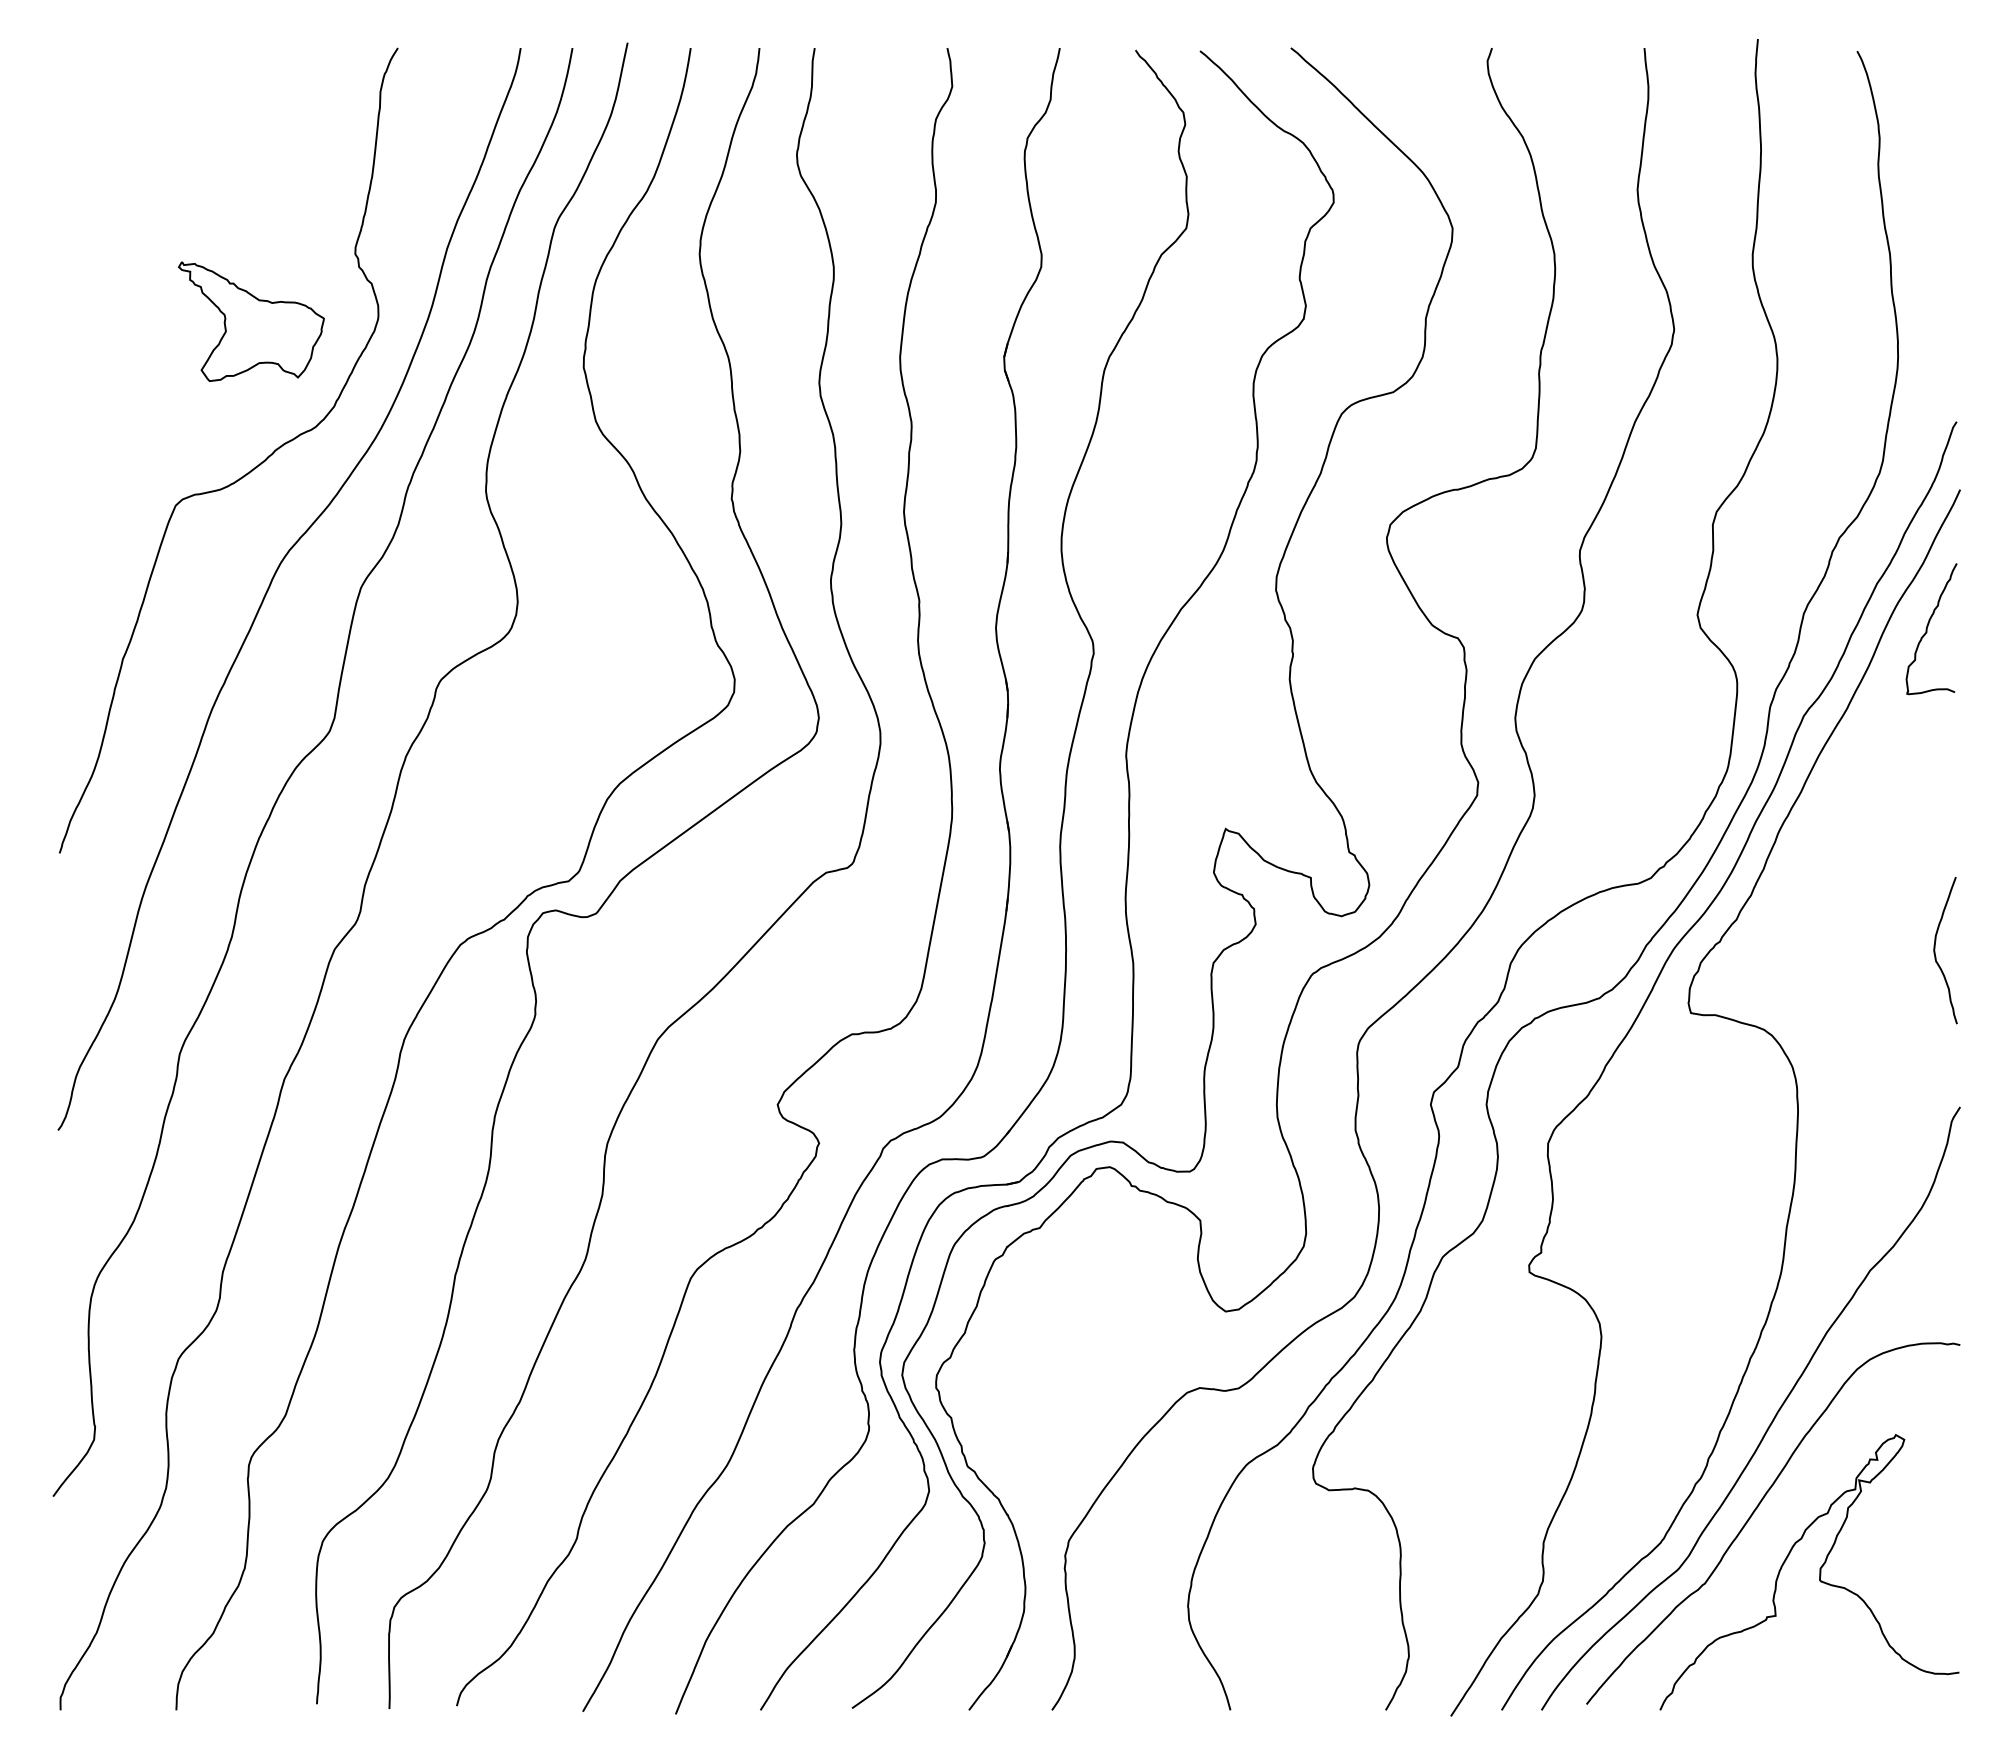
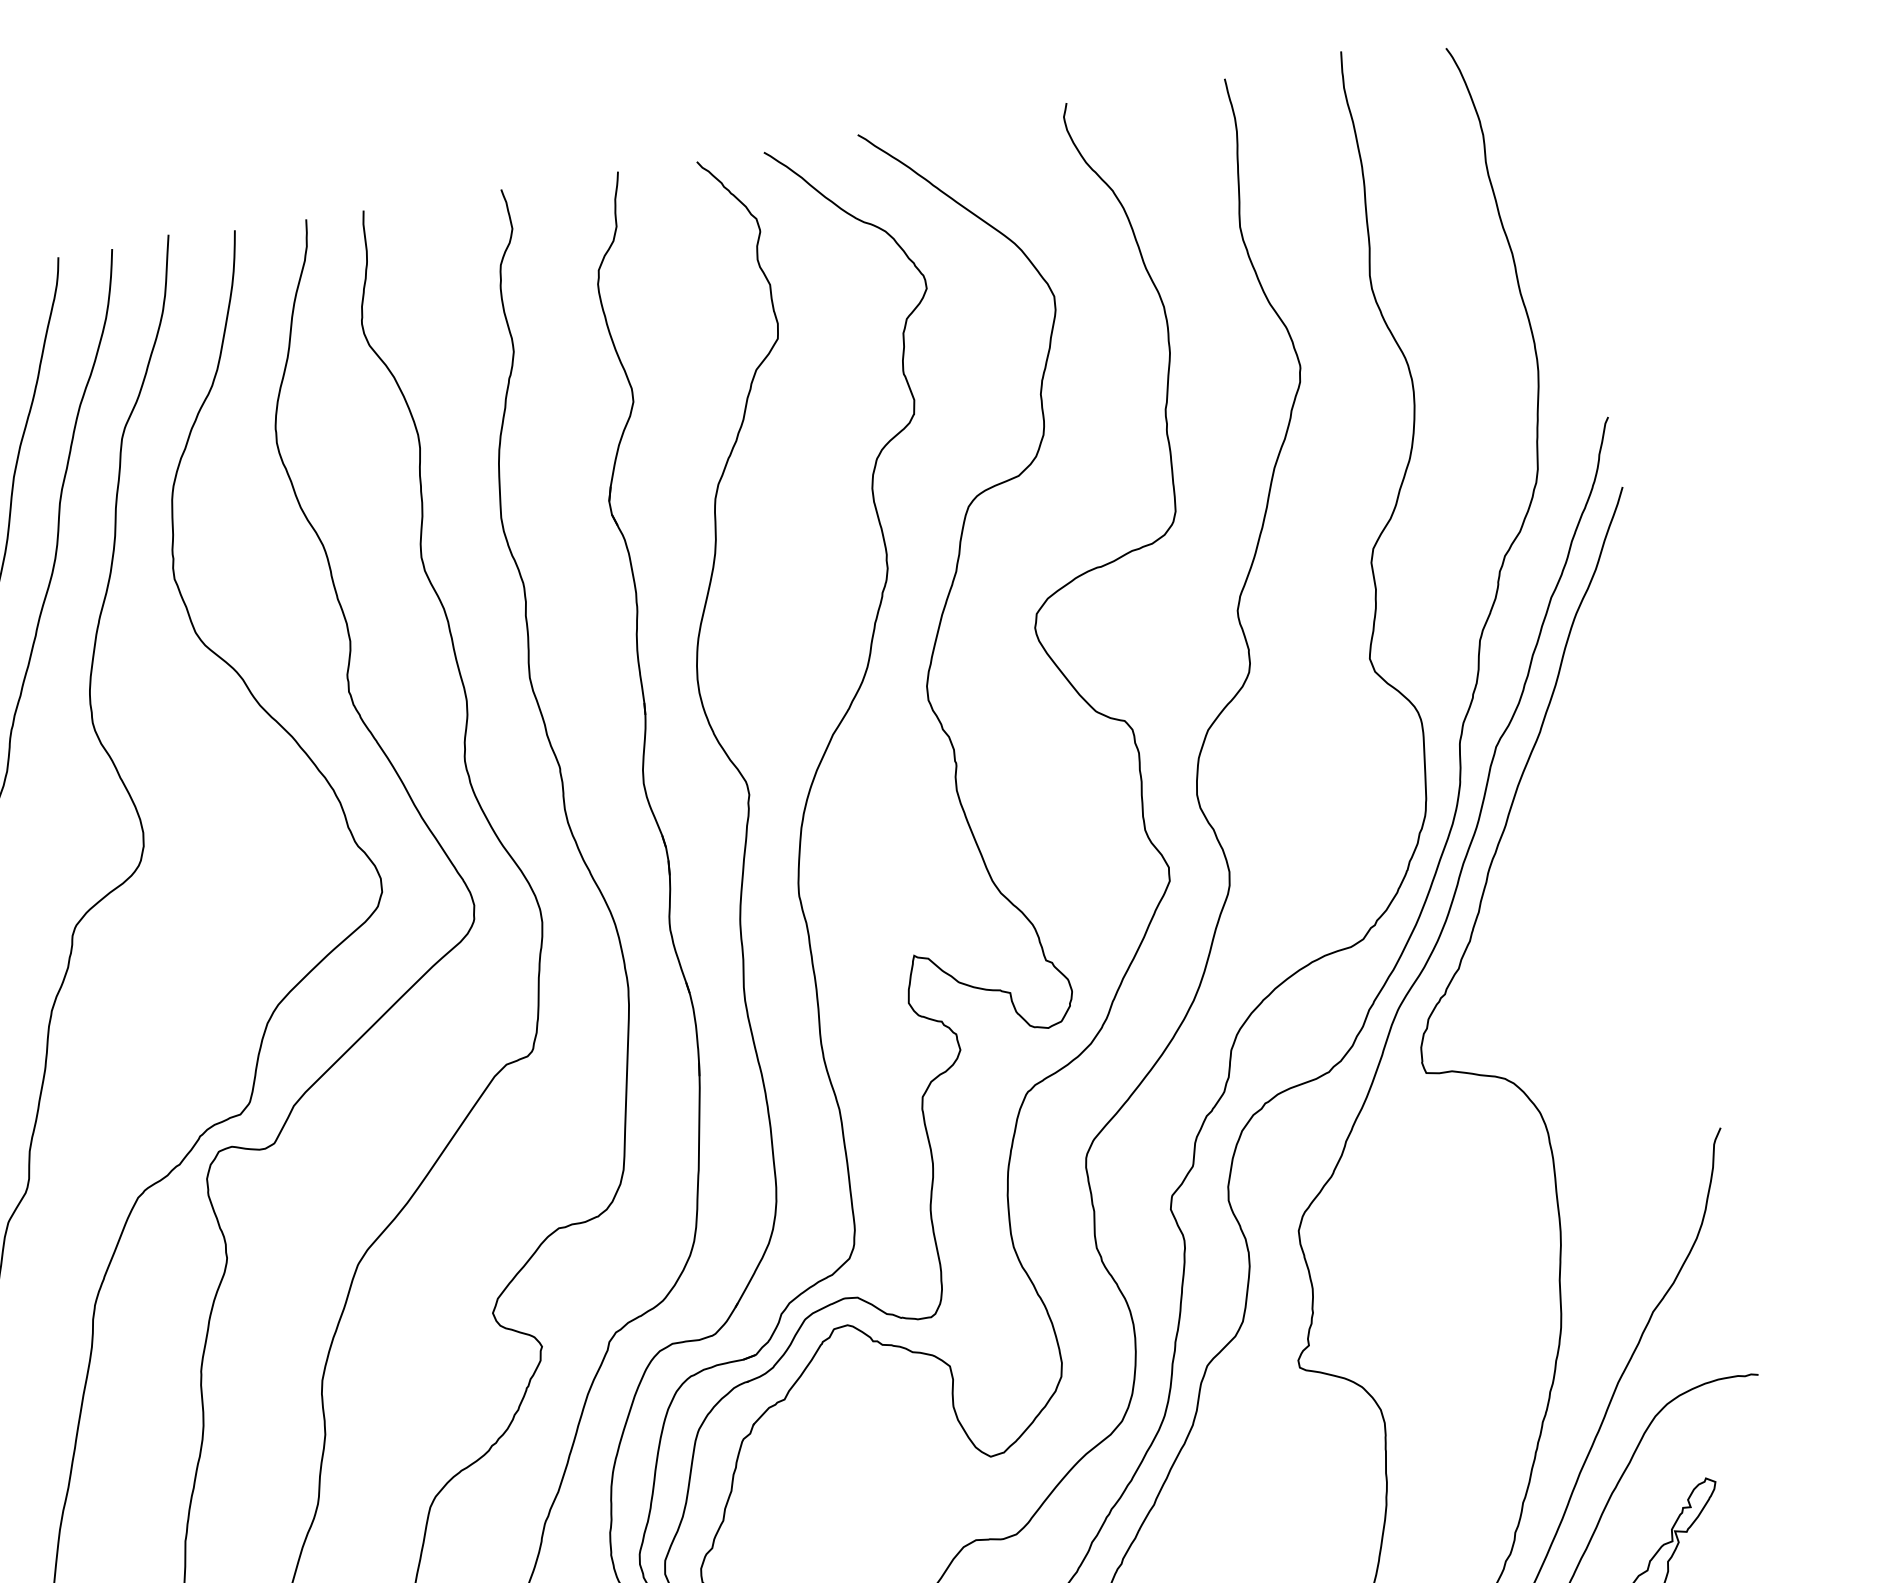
curve: (1927, 629) -> (1610, 637), removed
curve: (1935, 950) -> (1670, 969), removed

